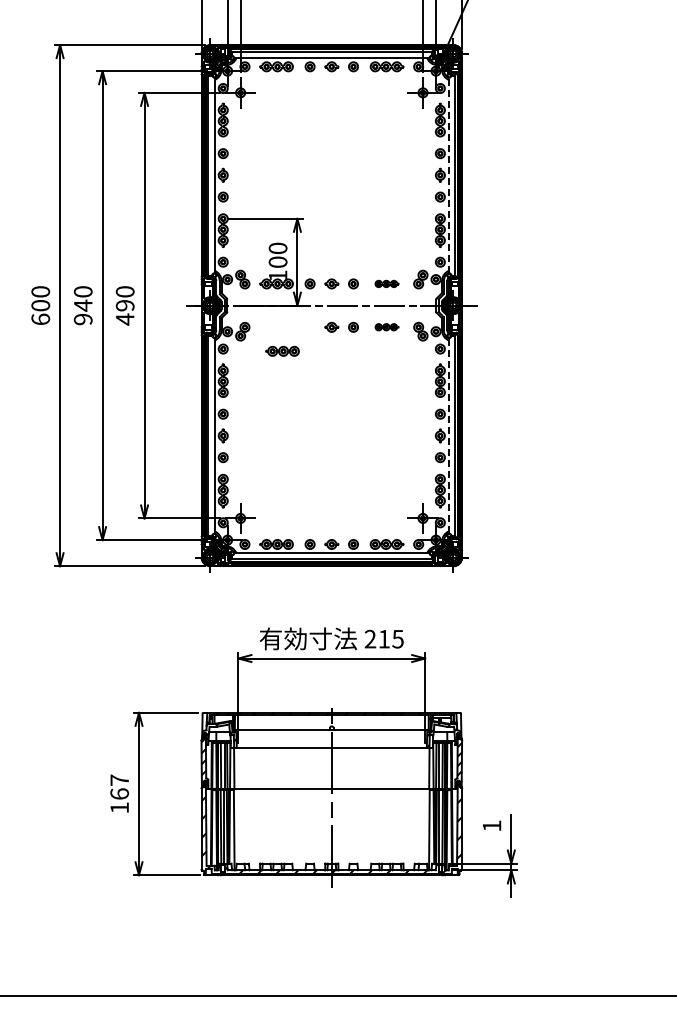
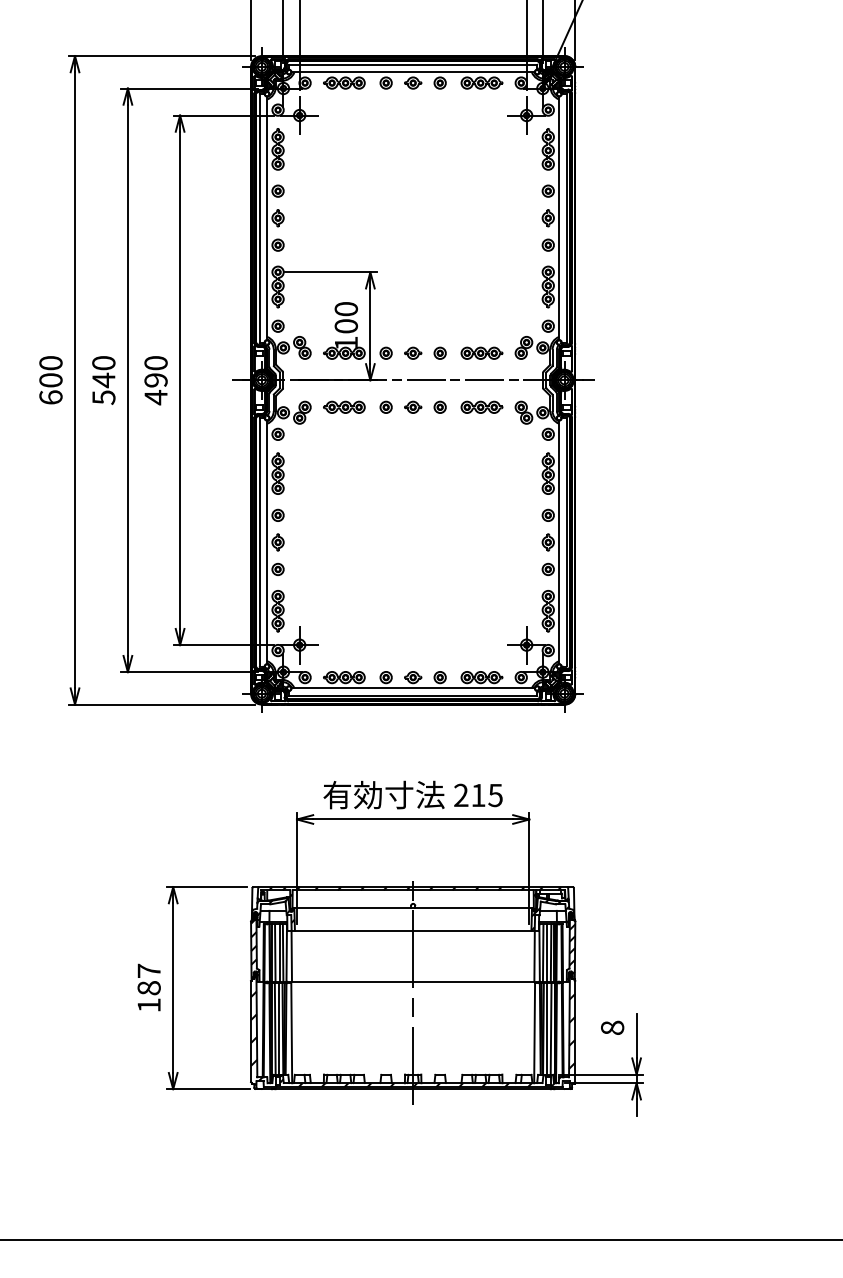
line: (449, 174) -> (559, 217), dashed -> solid
part: (386, 283) -> (481, 352), size x1.43
text: (82, 319) -> (102, 397), 940 -> 540
part: (309, 326) -> (385, 406), added
part: (386, 326) -> (481, 406), size x1.43
part: (282, 350) -> (344, 406), moved
line: (449, 436) -> (559, 543), dashed -> solid
text: (119, 793) -> (148, 987), 167 -> 187
text: (491, 825) -> (611, 1027), 1 -> 8

